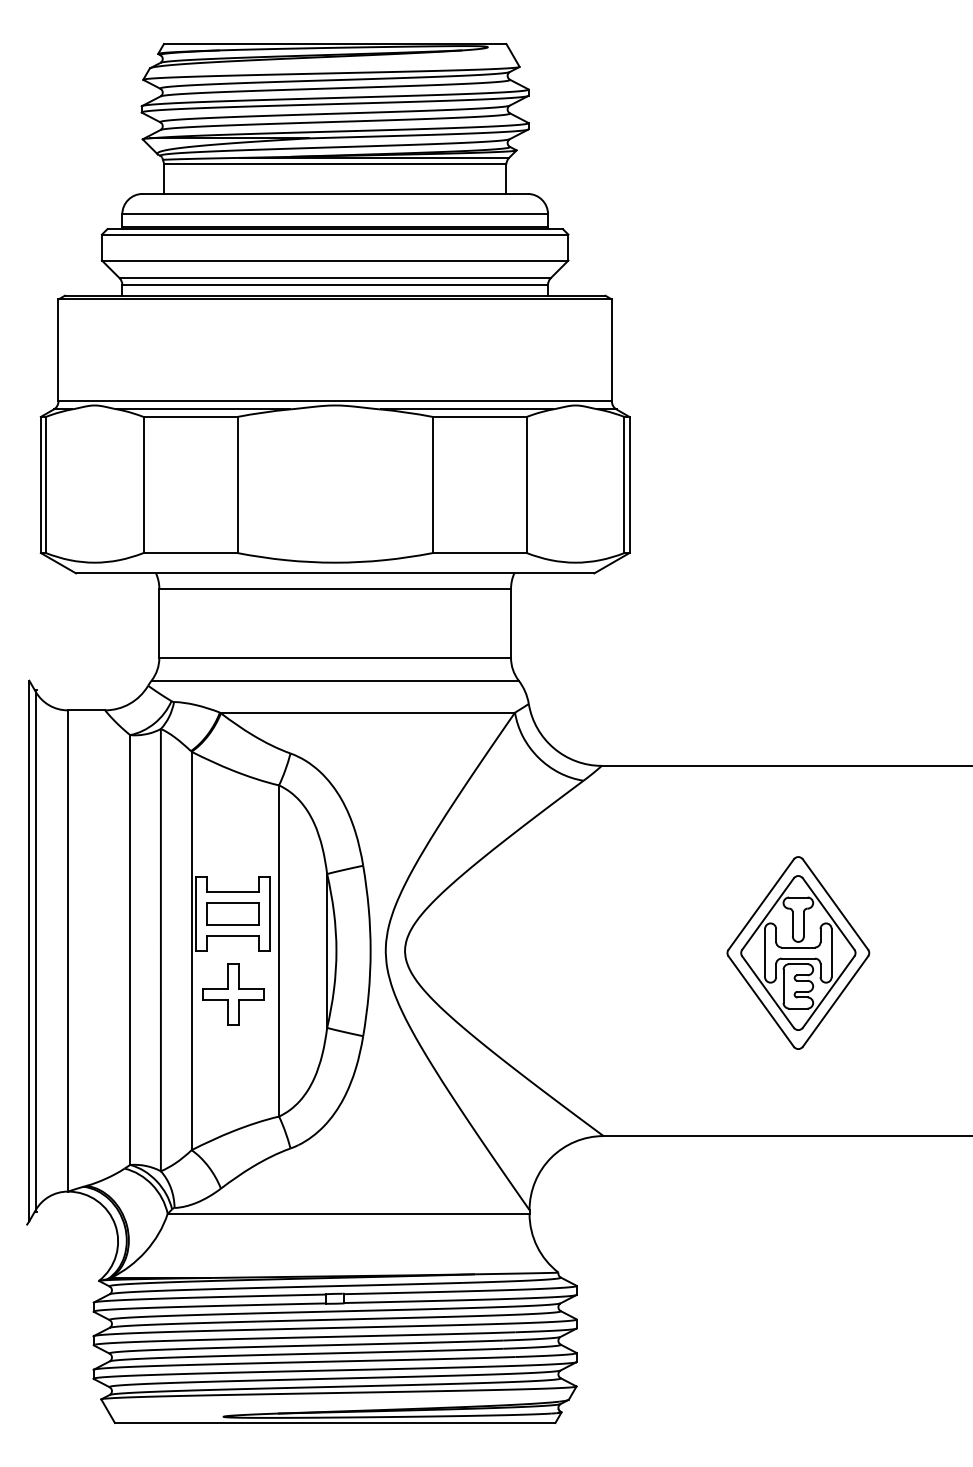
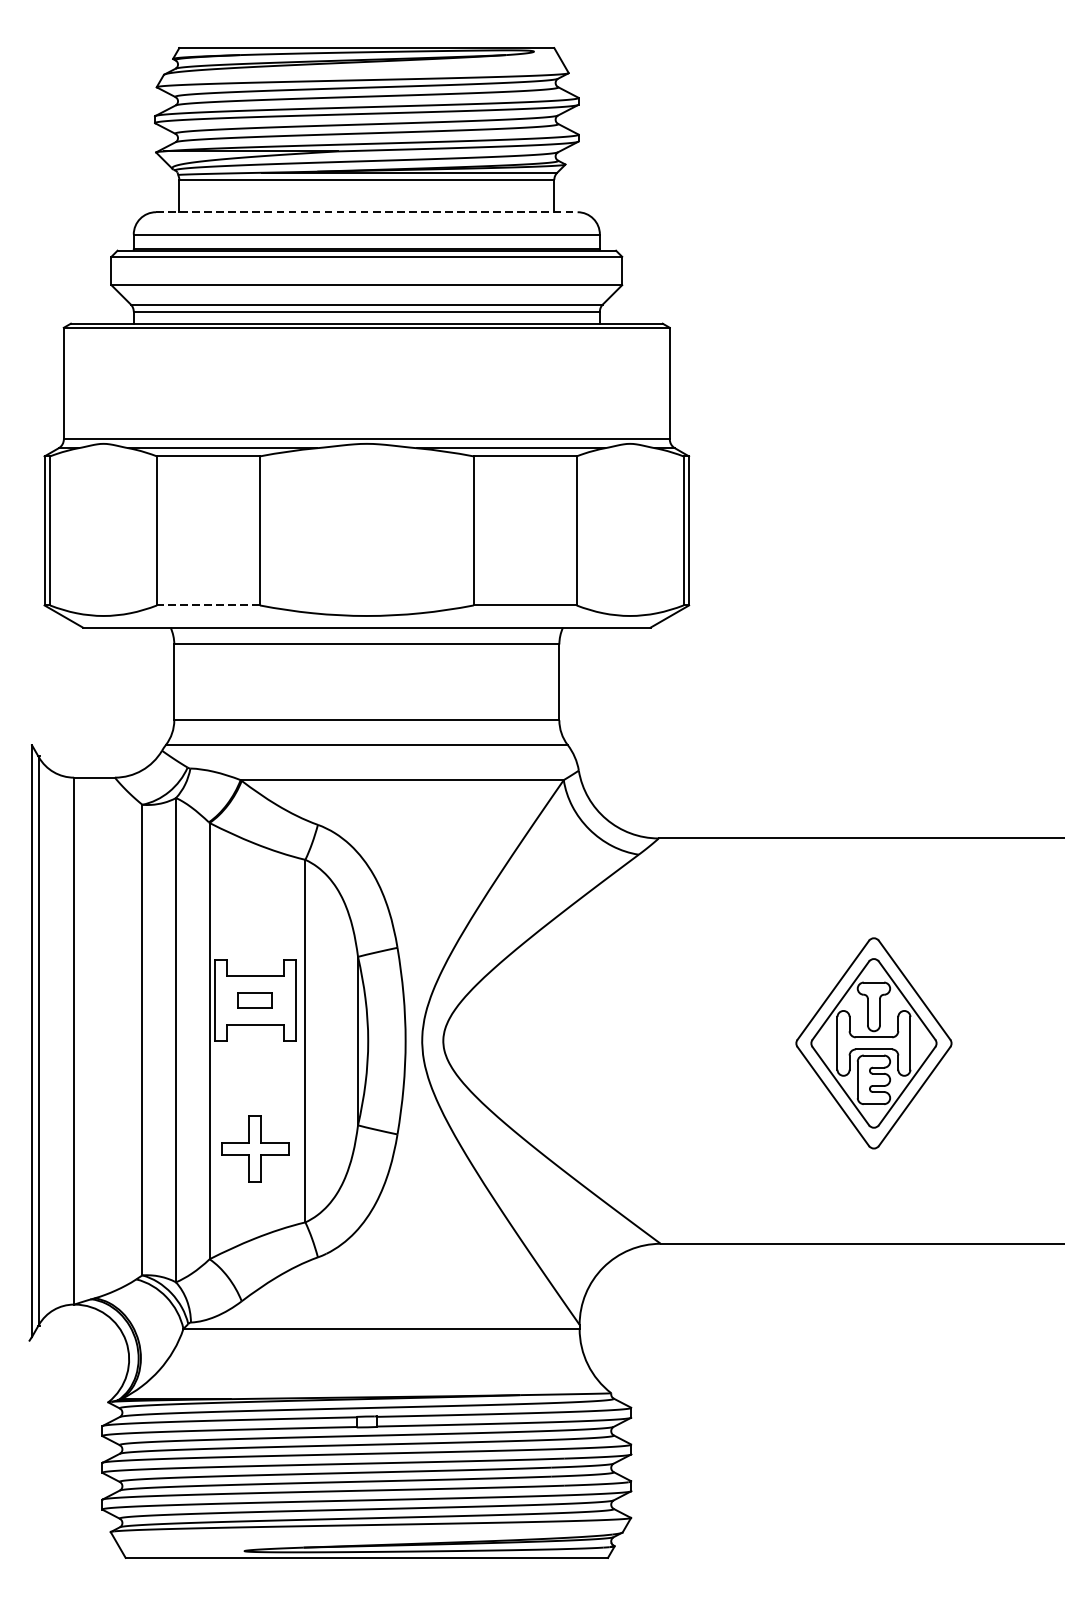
line: (335, 193) -> (367, 211), solid -> dashed
line: (190, 553) -> (208, 605), solid -> dashed
part: (232, 913) -> (254, 1000), size x0.6
part: (233, 994) -> (255, 1148), moved

